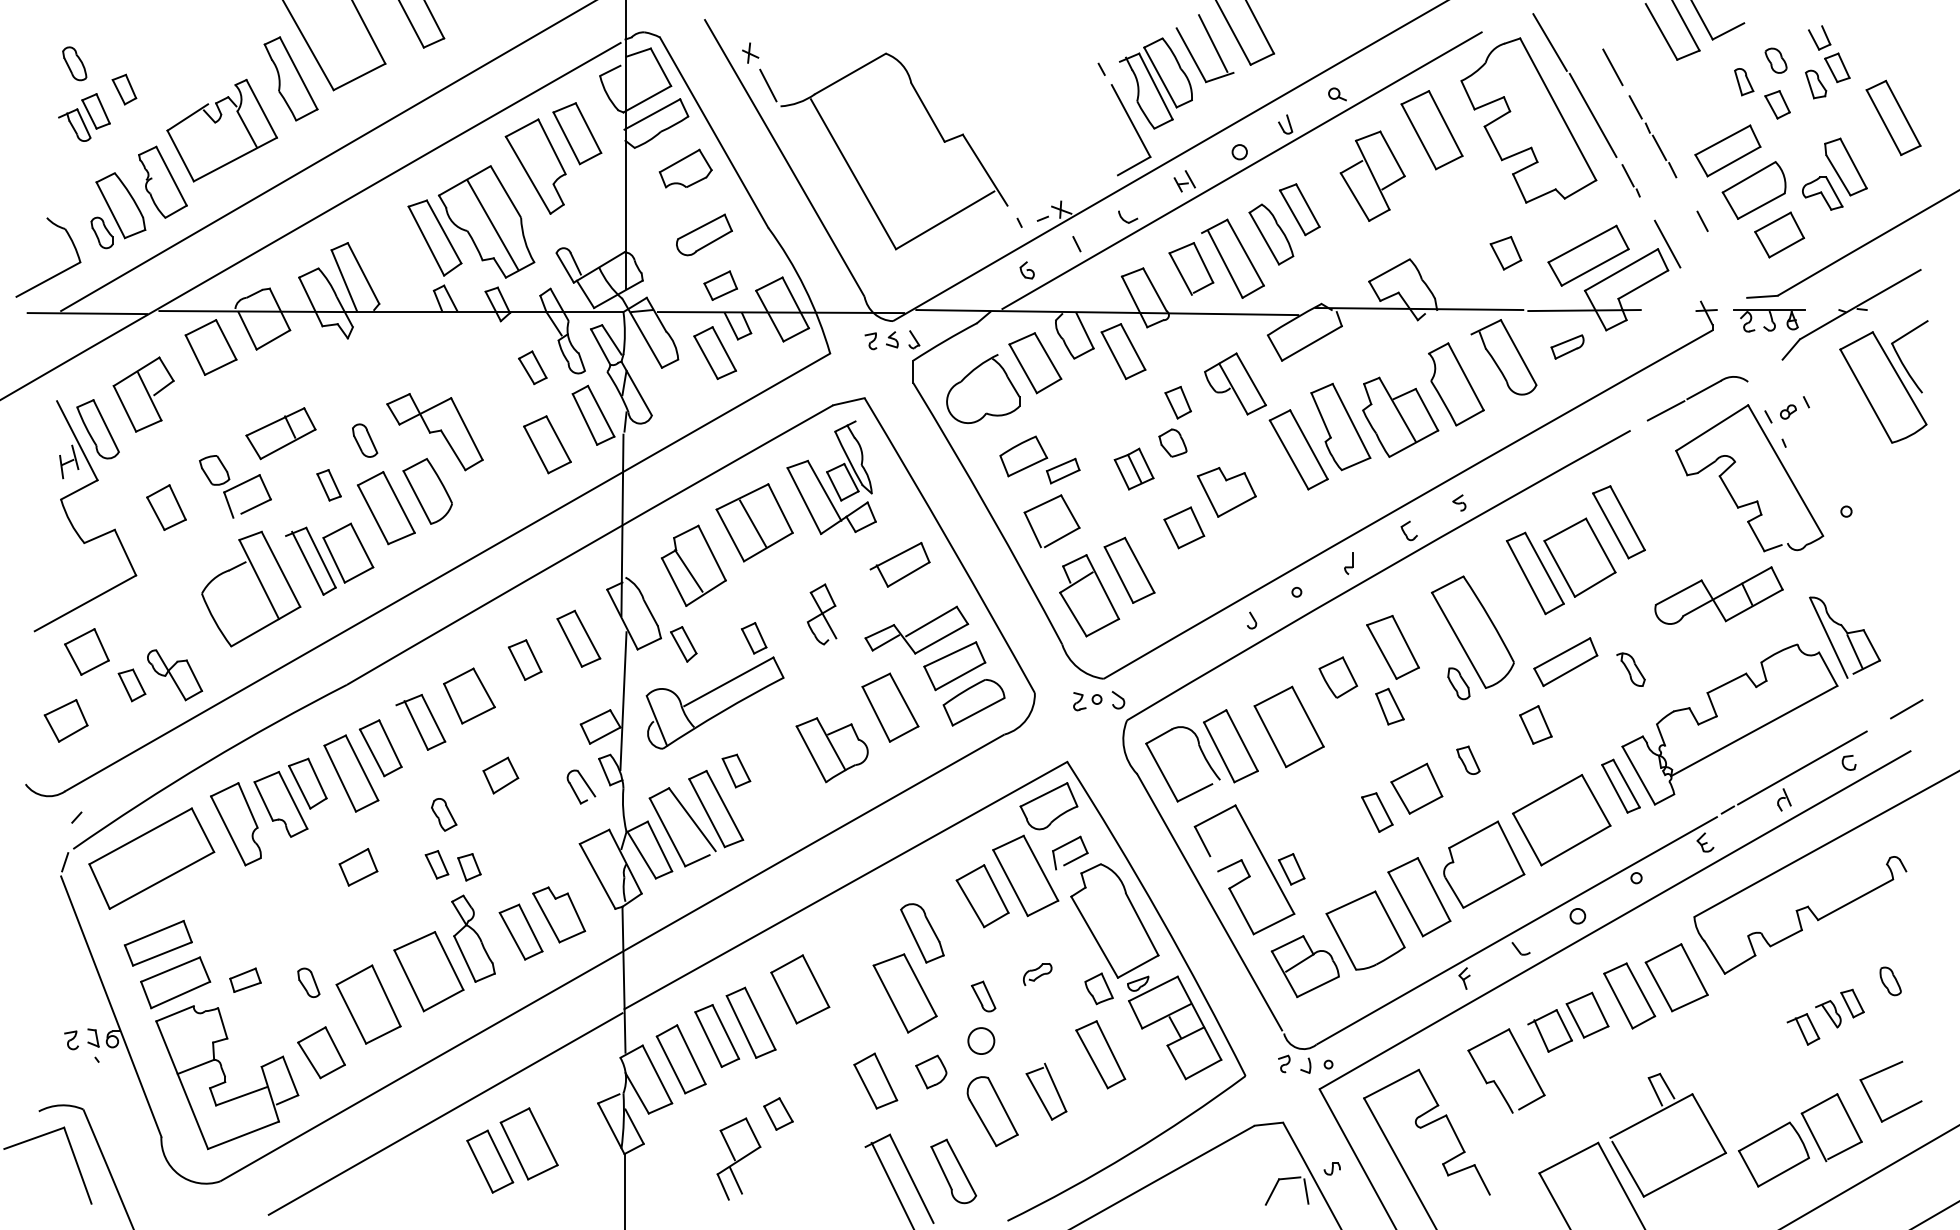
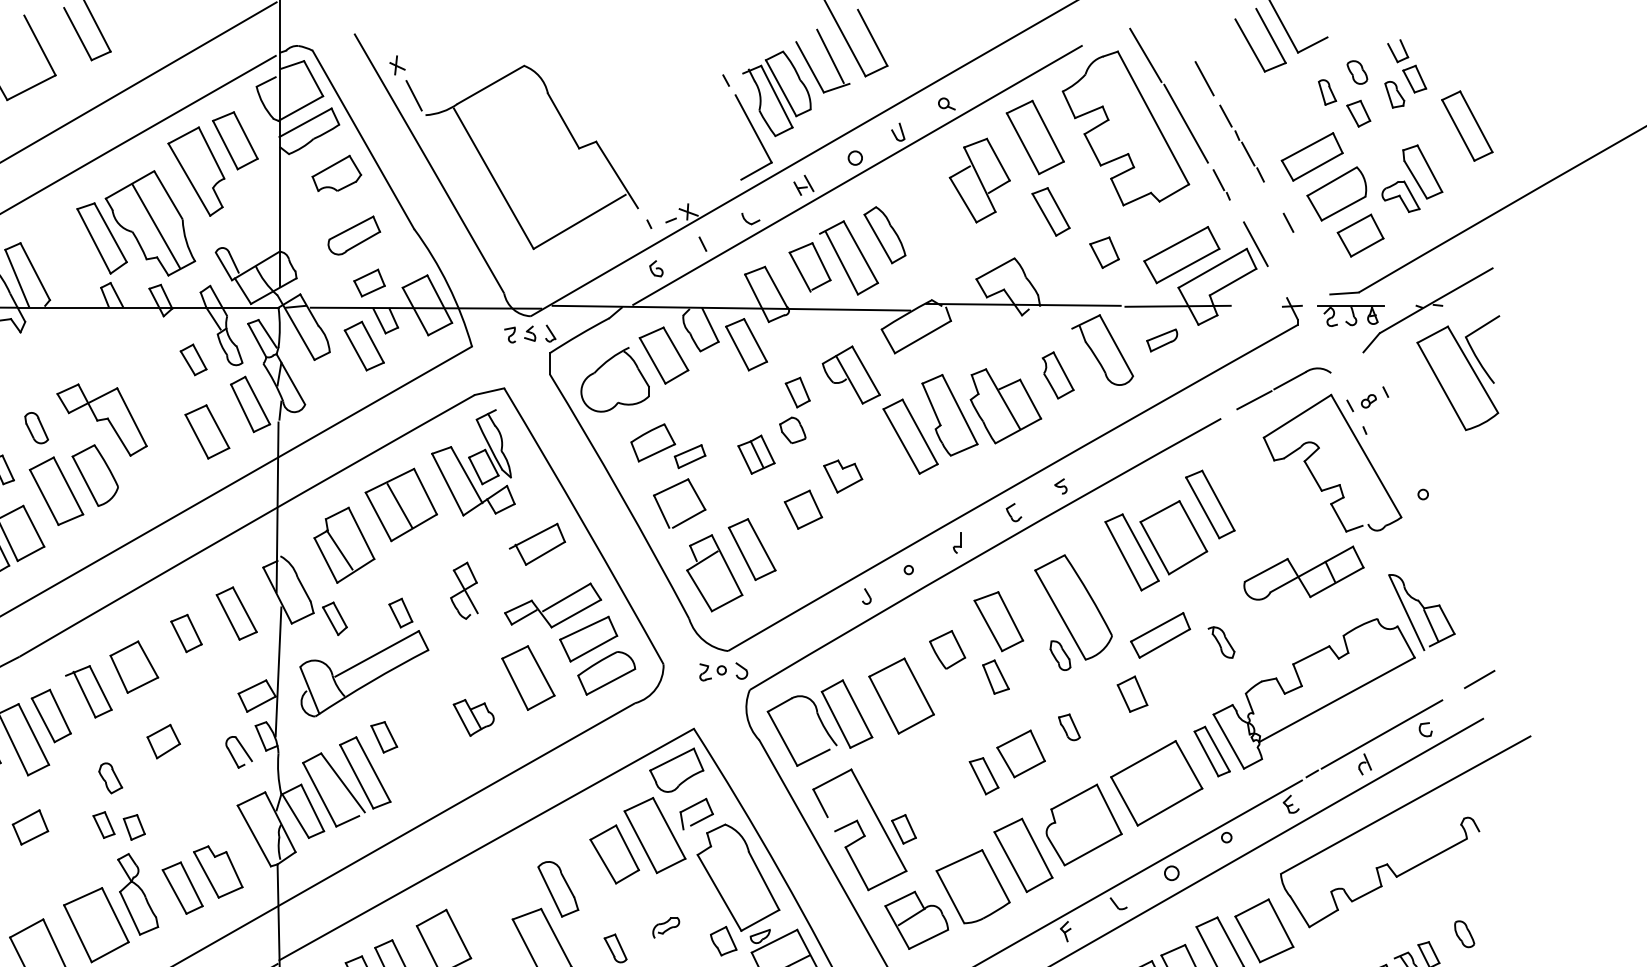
part: (1299, 209) -> (1050, 211), moved
part: (1456, 384) -> (1058, 375), size x0.6
part: (1226, 492) -> (842, 476), size x0.7
part: (831, 750) -> (473, 718), size x0.6

